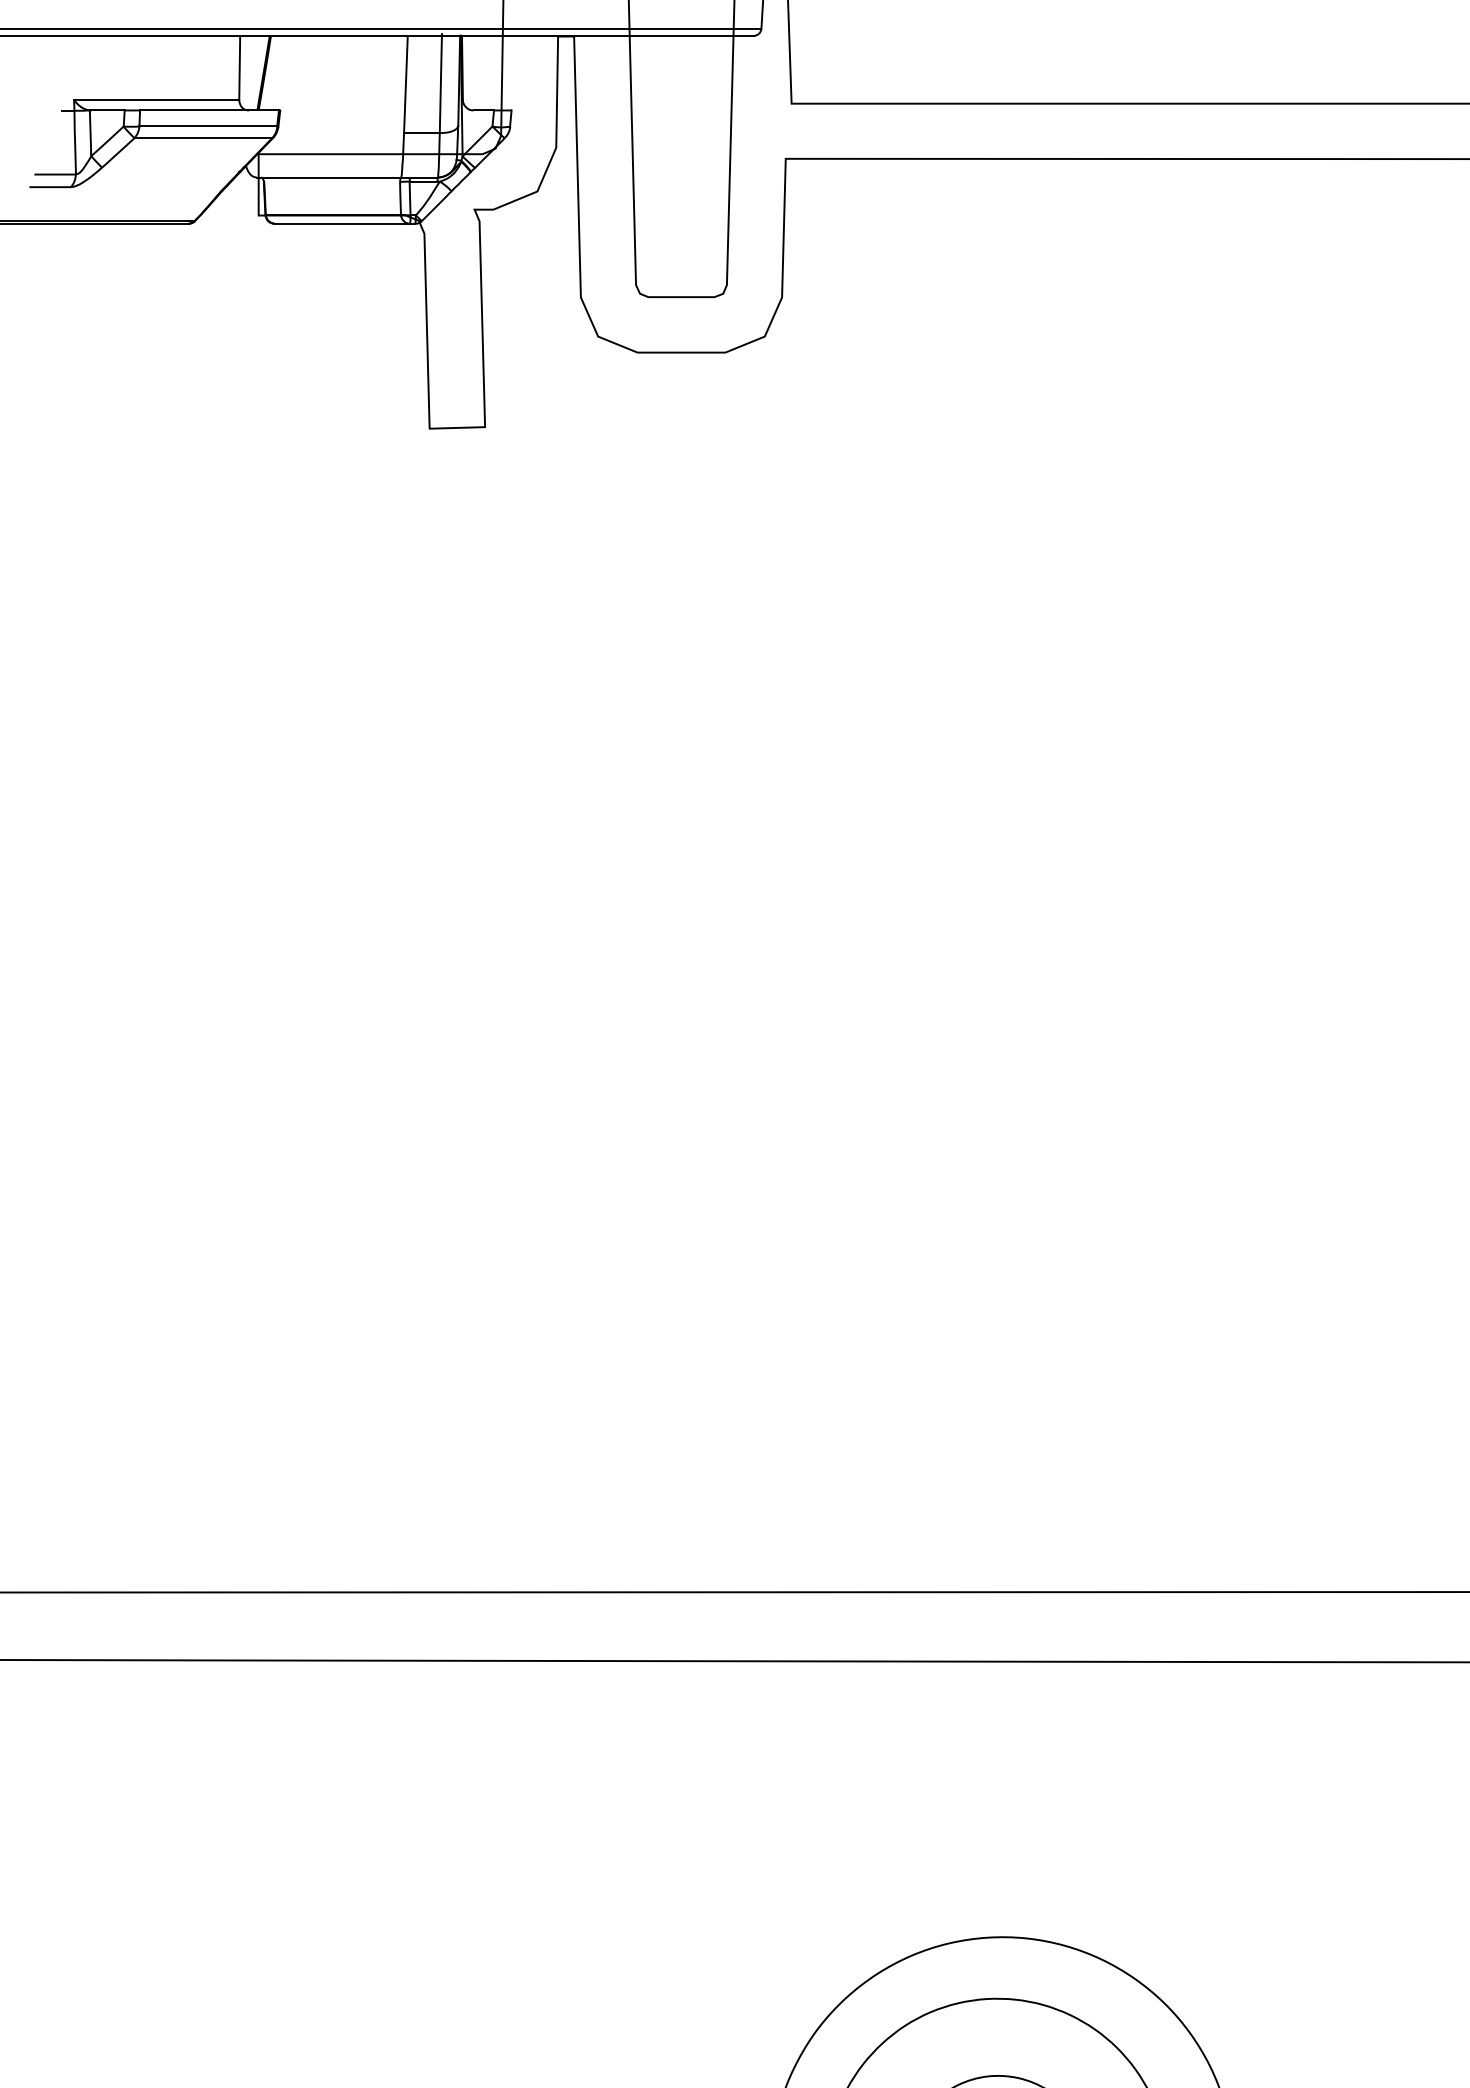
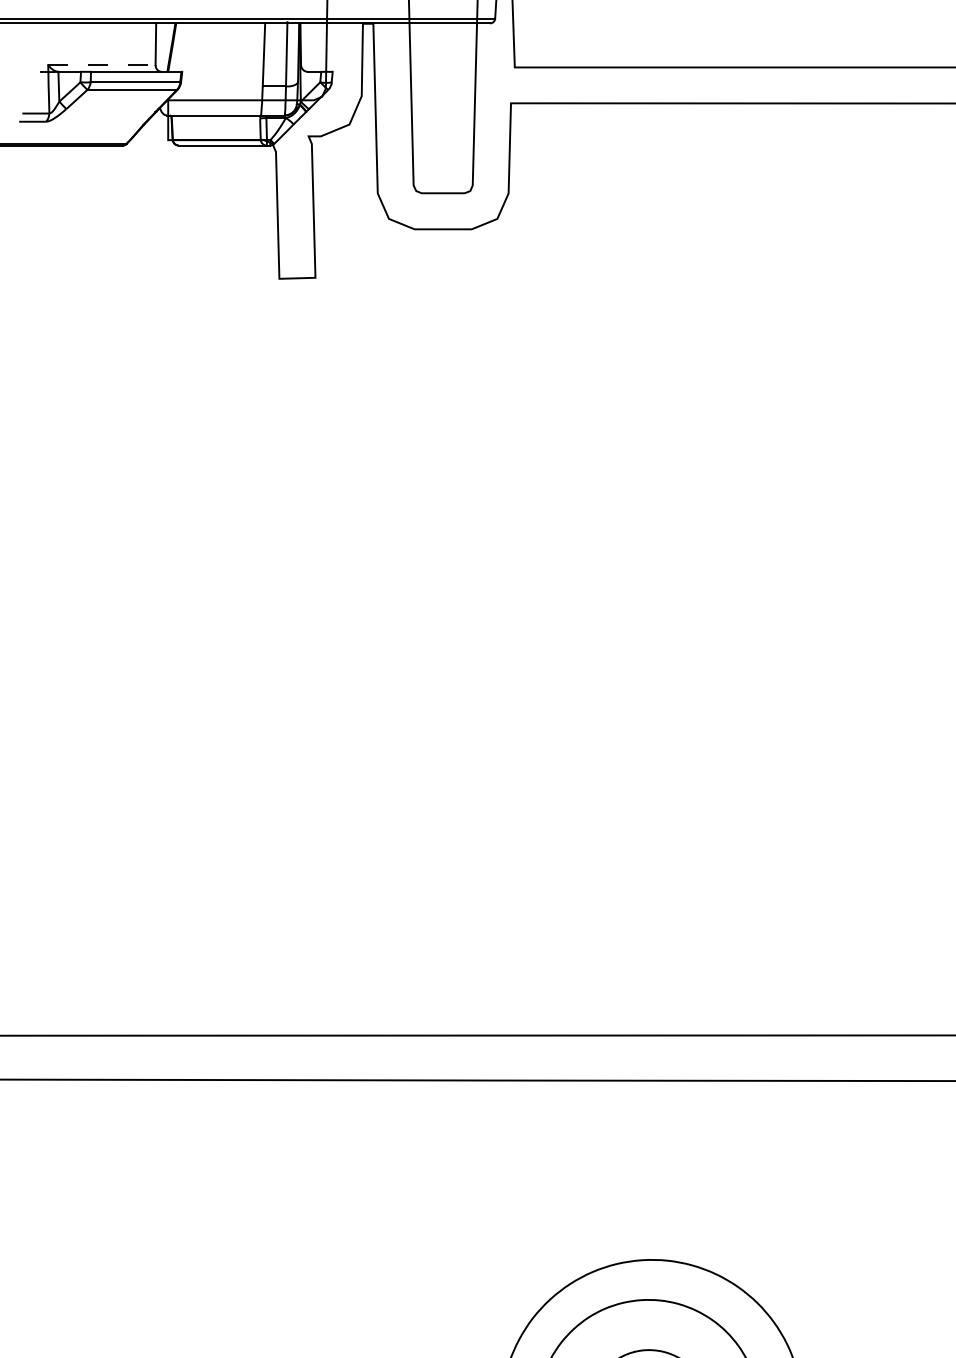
line: (156, 100) -> (101, 65), solid -> dashed

